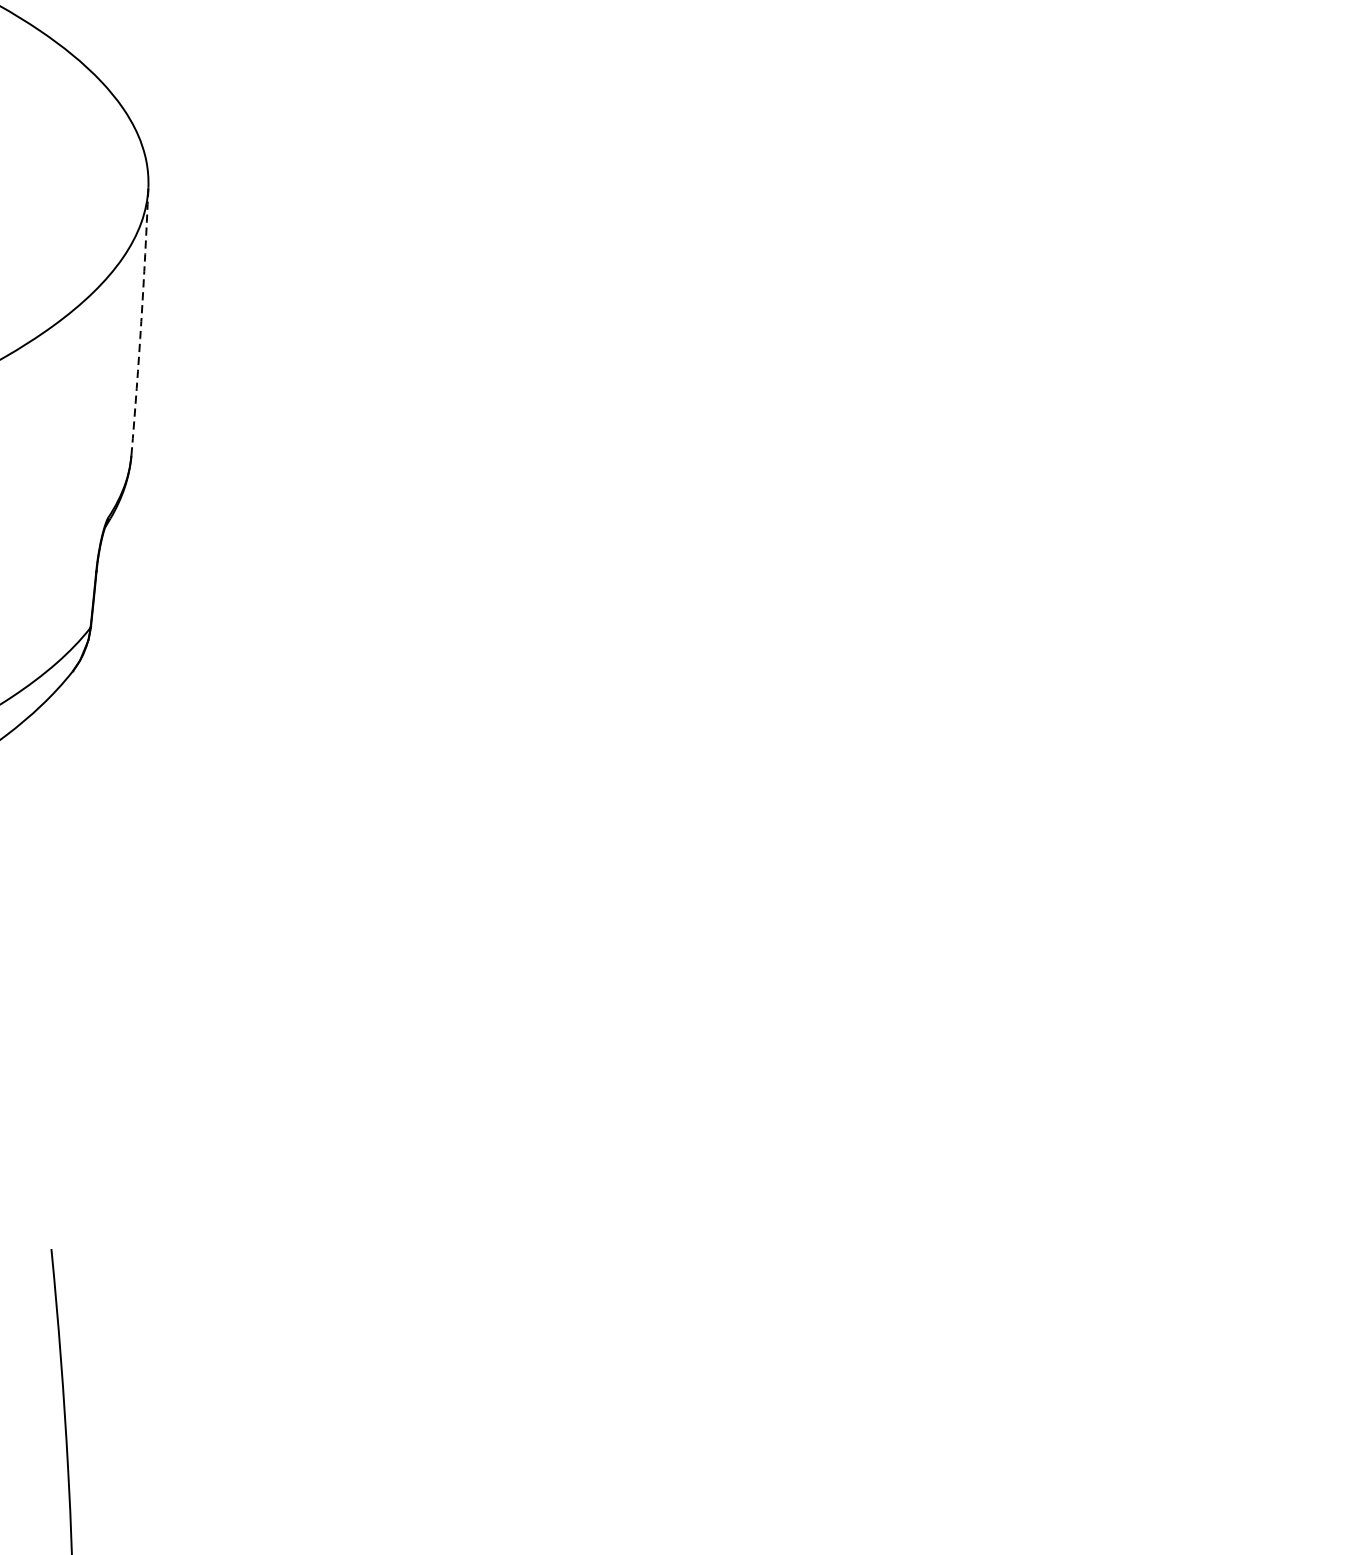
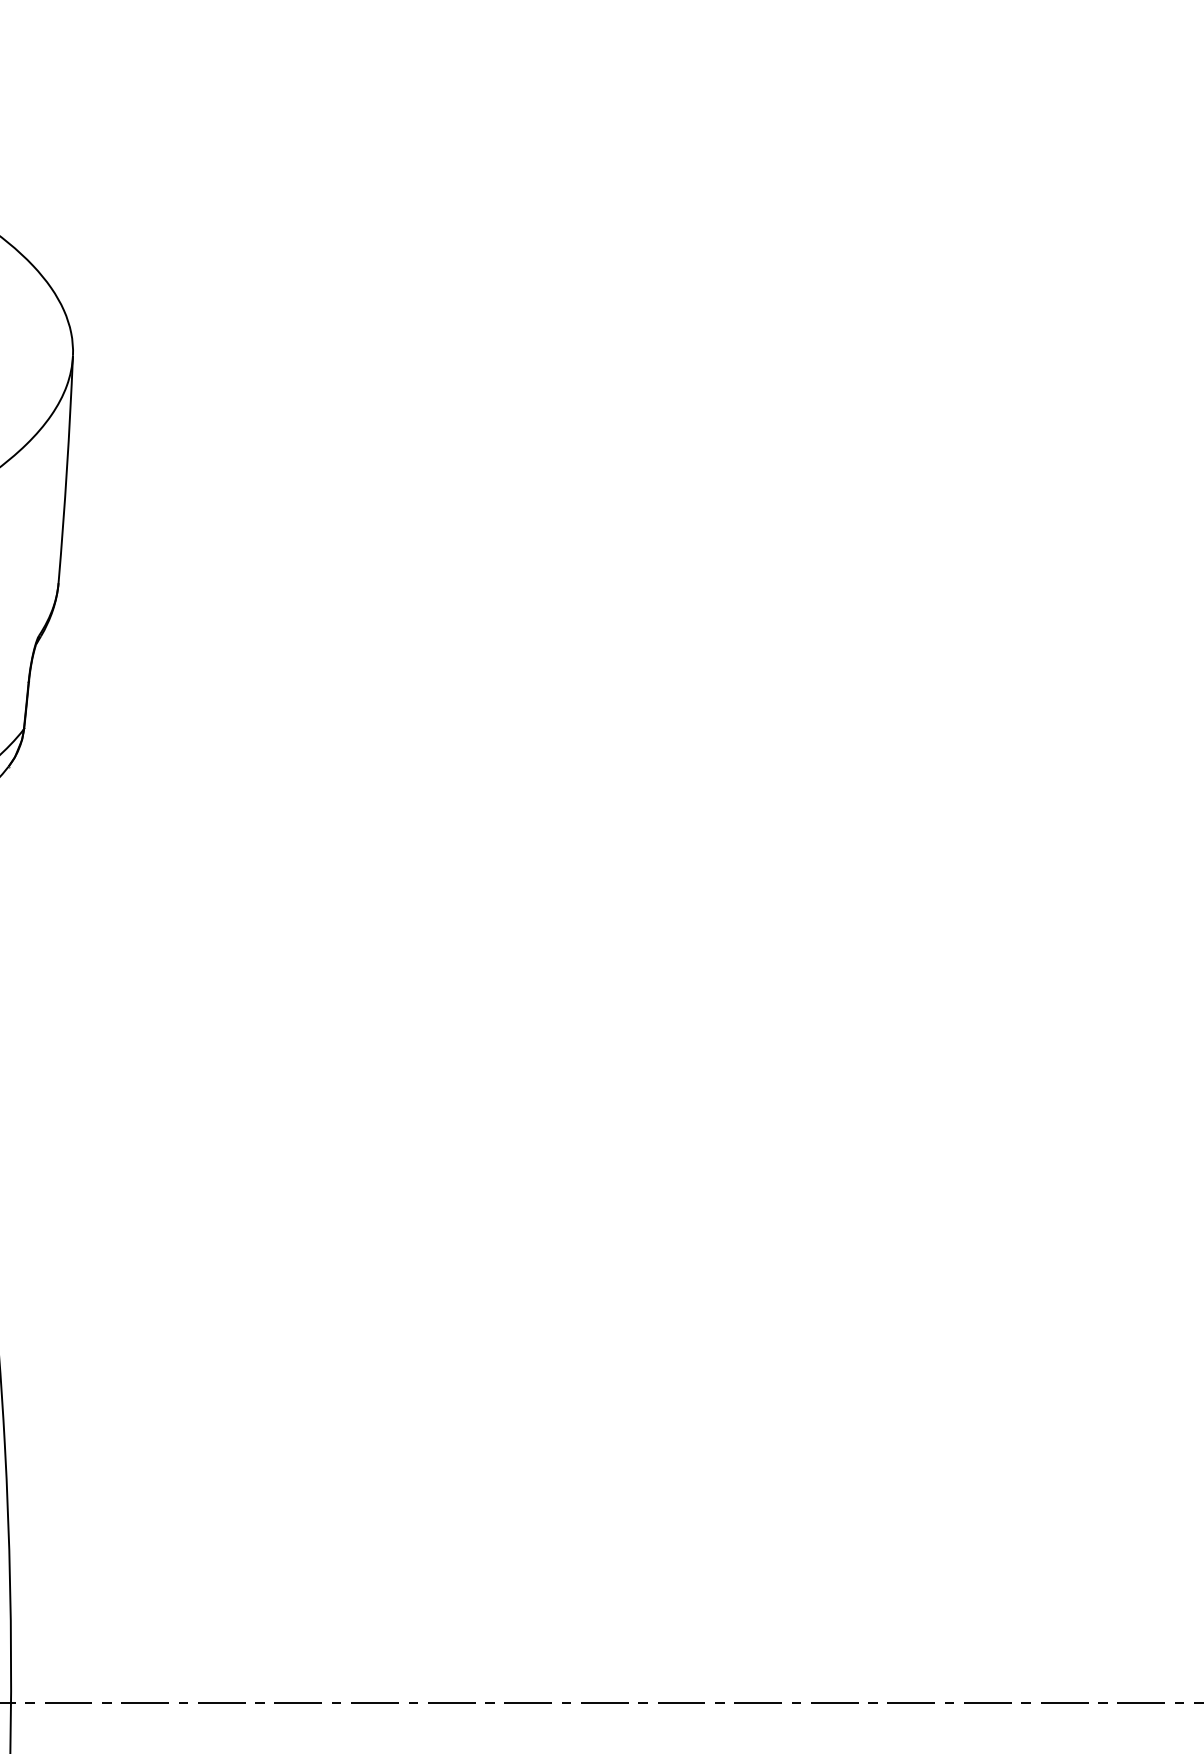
arc: (140, 321) -> (66, 469), dashed -> solid

